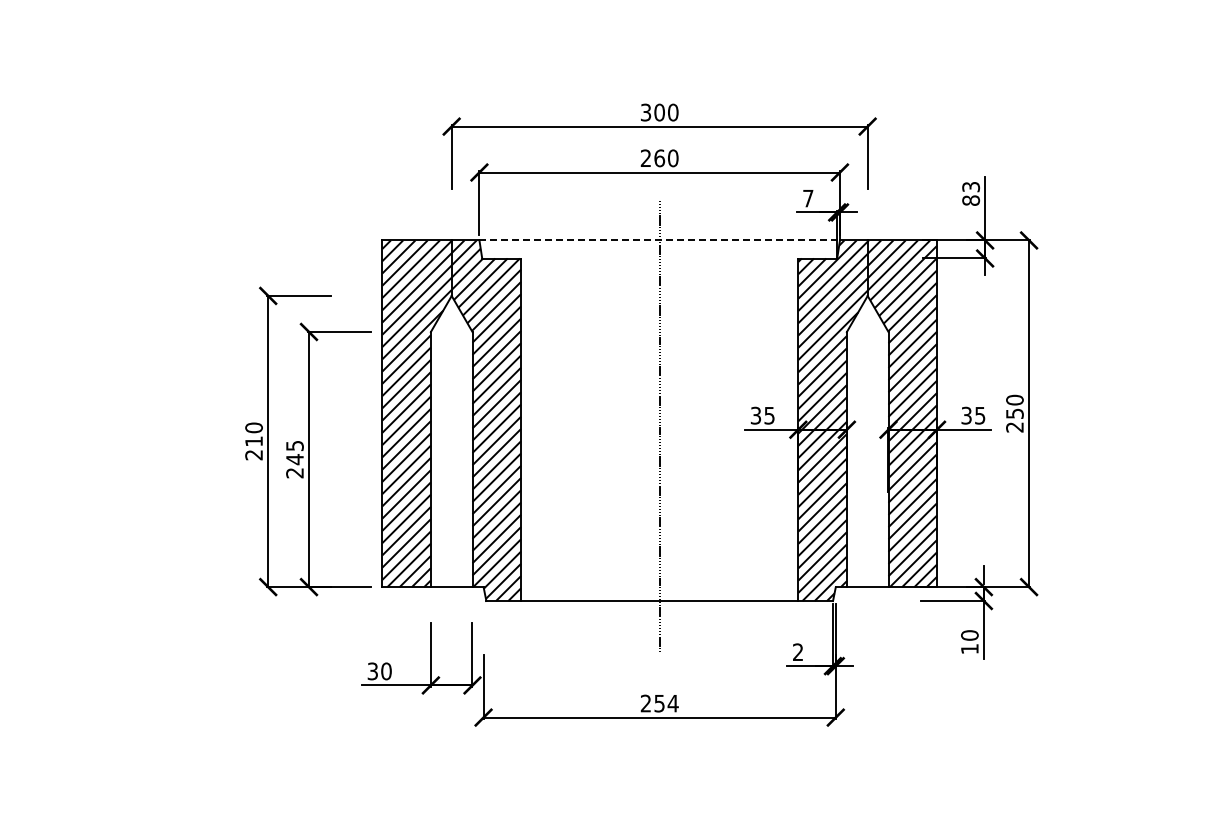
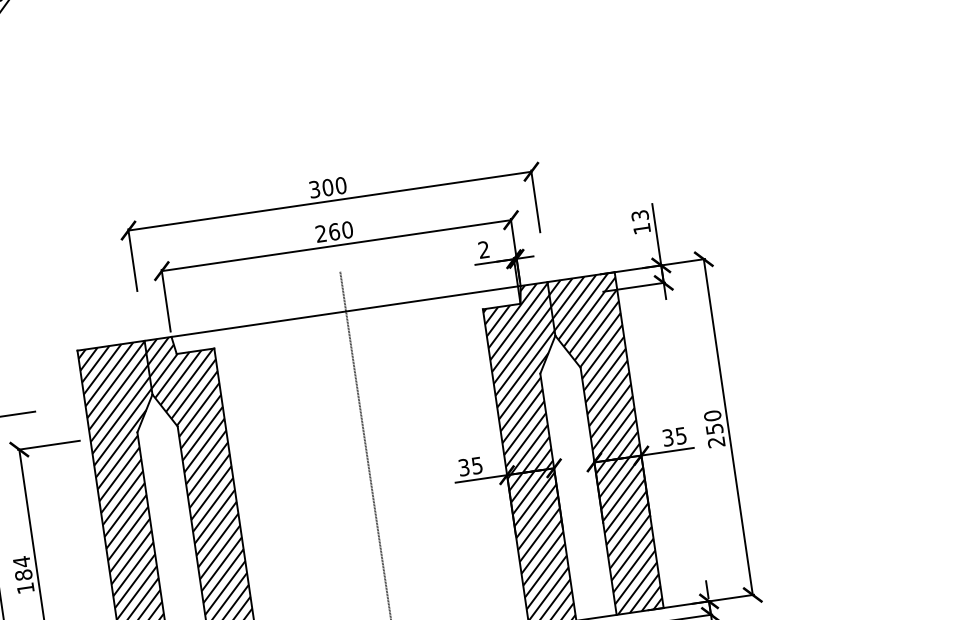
text: (808, 198) -> (484, 249), 7 -> 2
text: (971, 200) -> (642, 228), 83 -> 13
line: (660, 240) -> (346, 311), dashed -> solid
text: (294, 459) -> (23, 575), 245 -> 184

